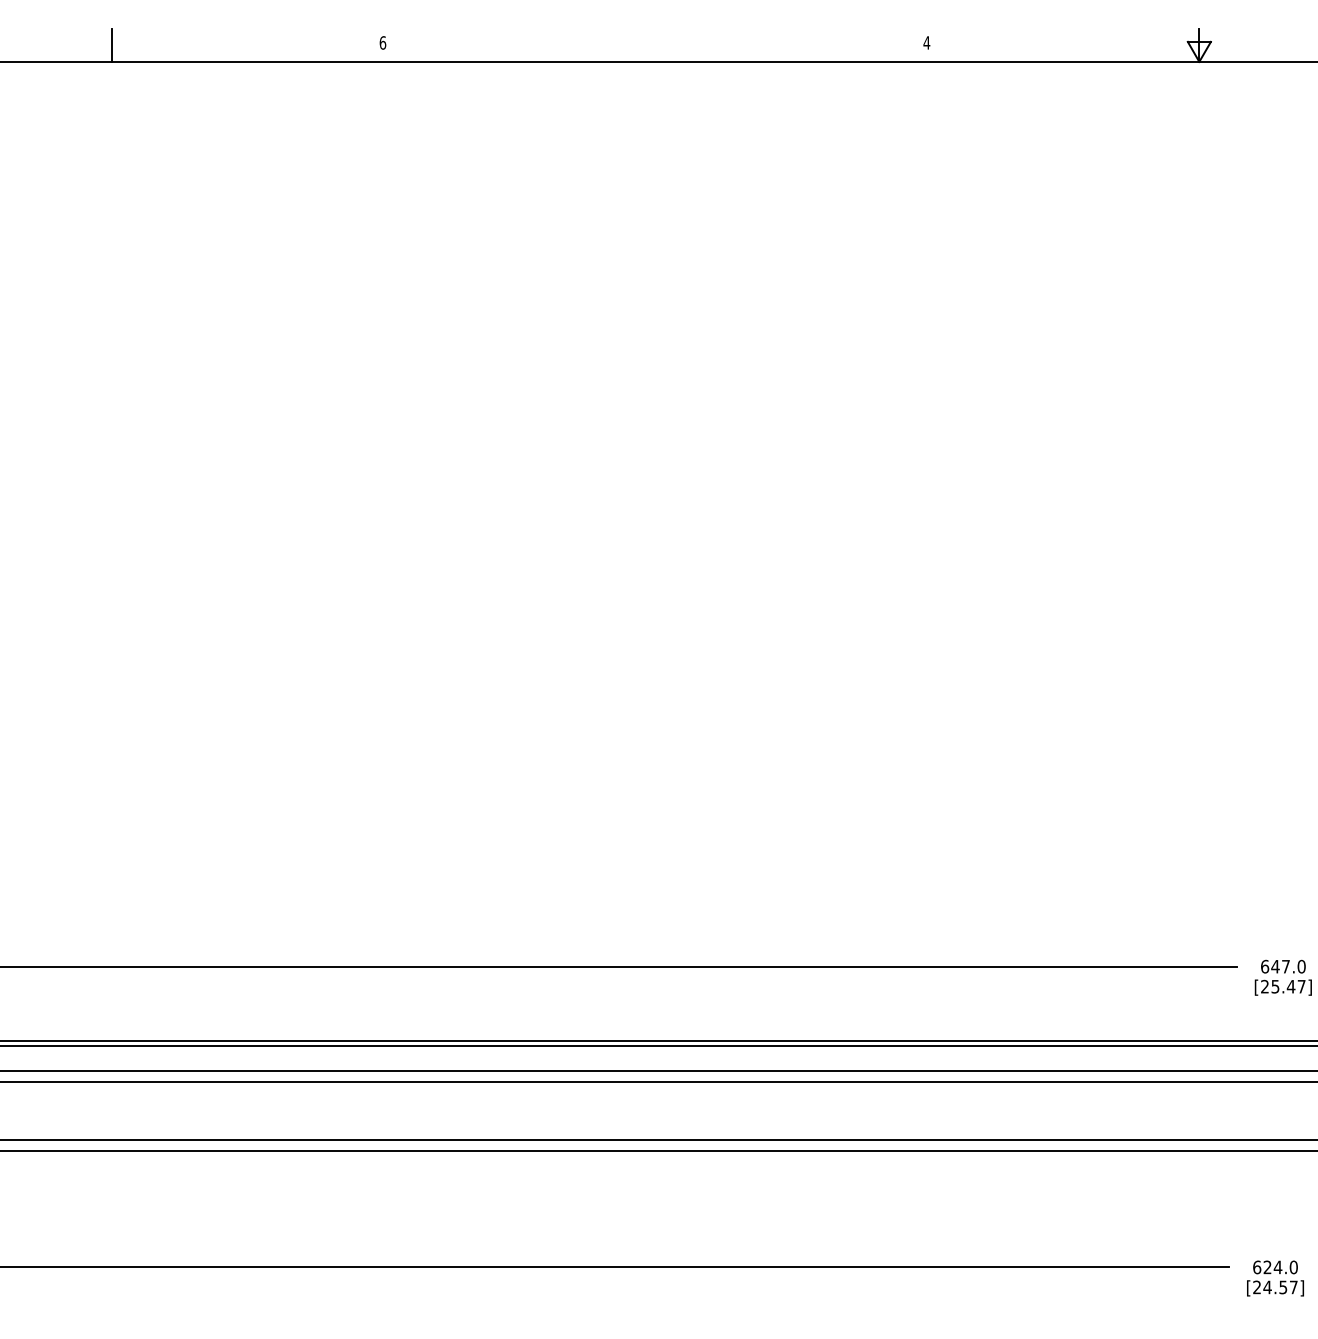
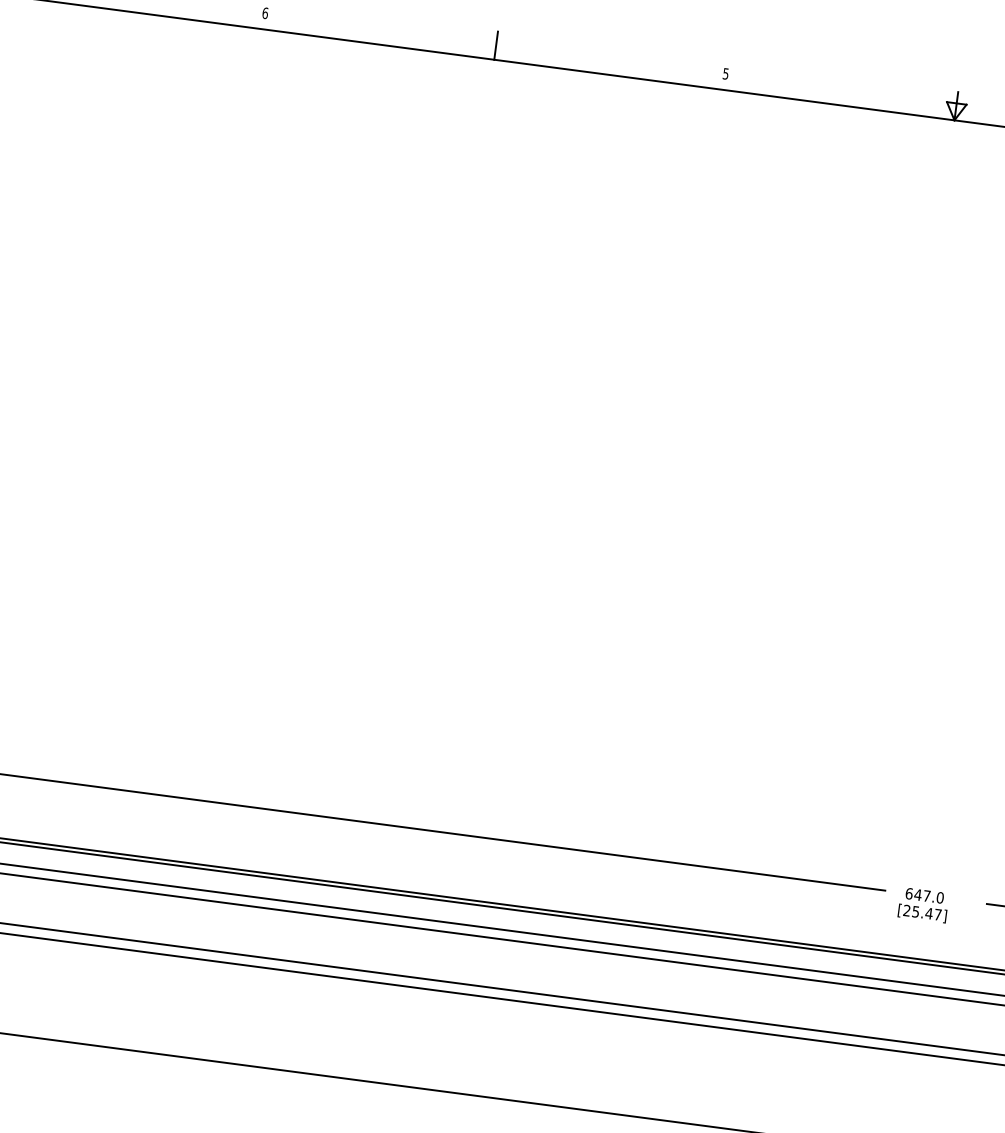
text: (926, 42) -> (725, 73), 4 -> 5
line: (655, 45) -> (495, 45), added

